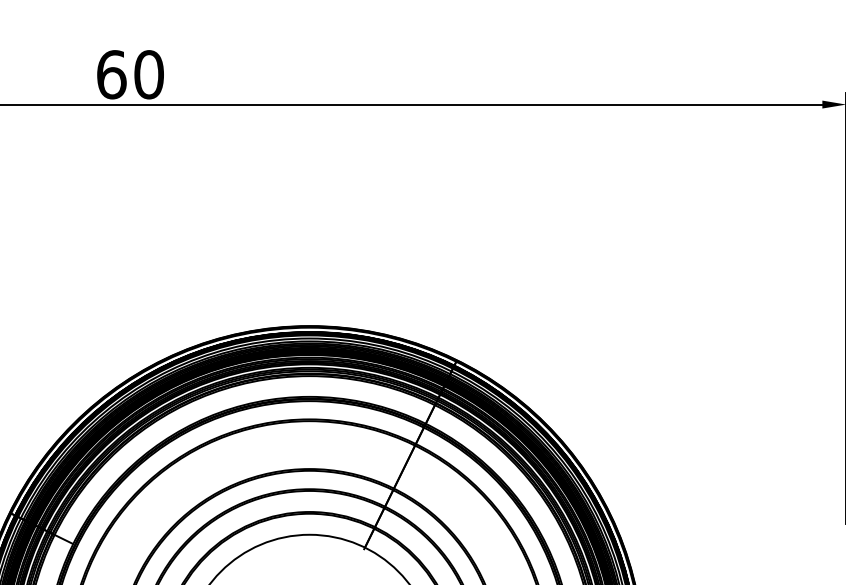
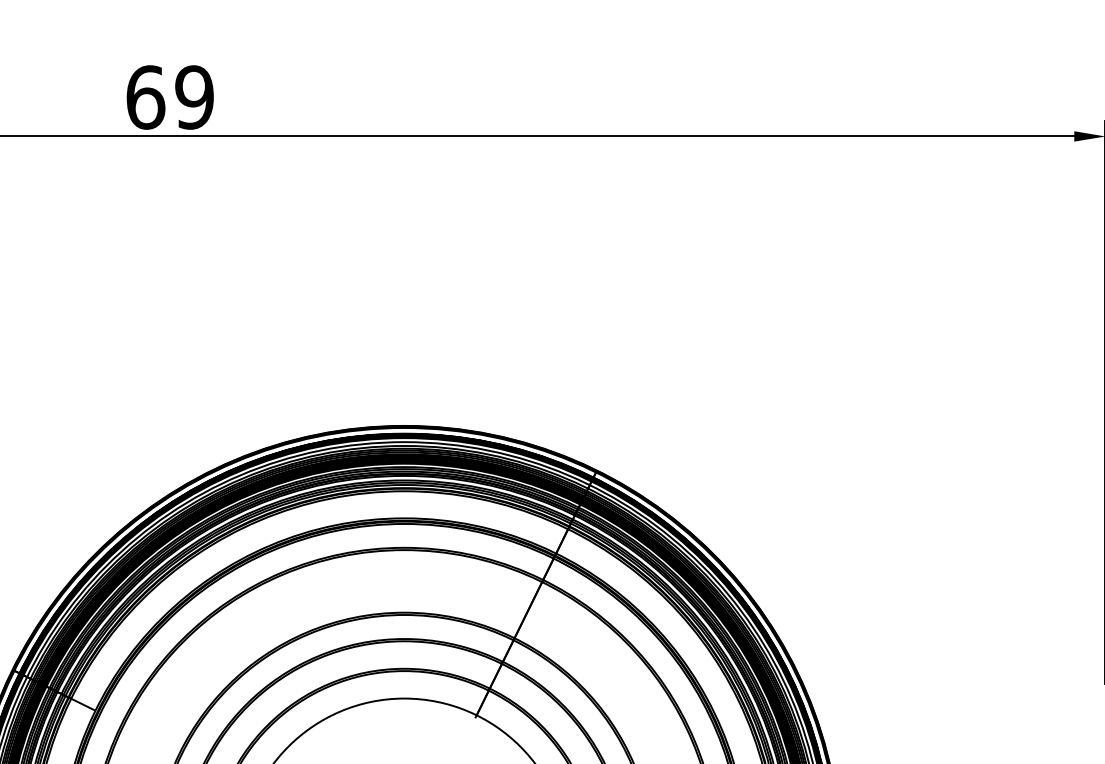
text: (148, 74) -> (193, 97), 60 -> 69

